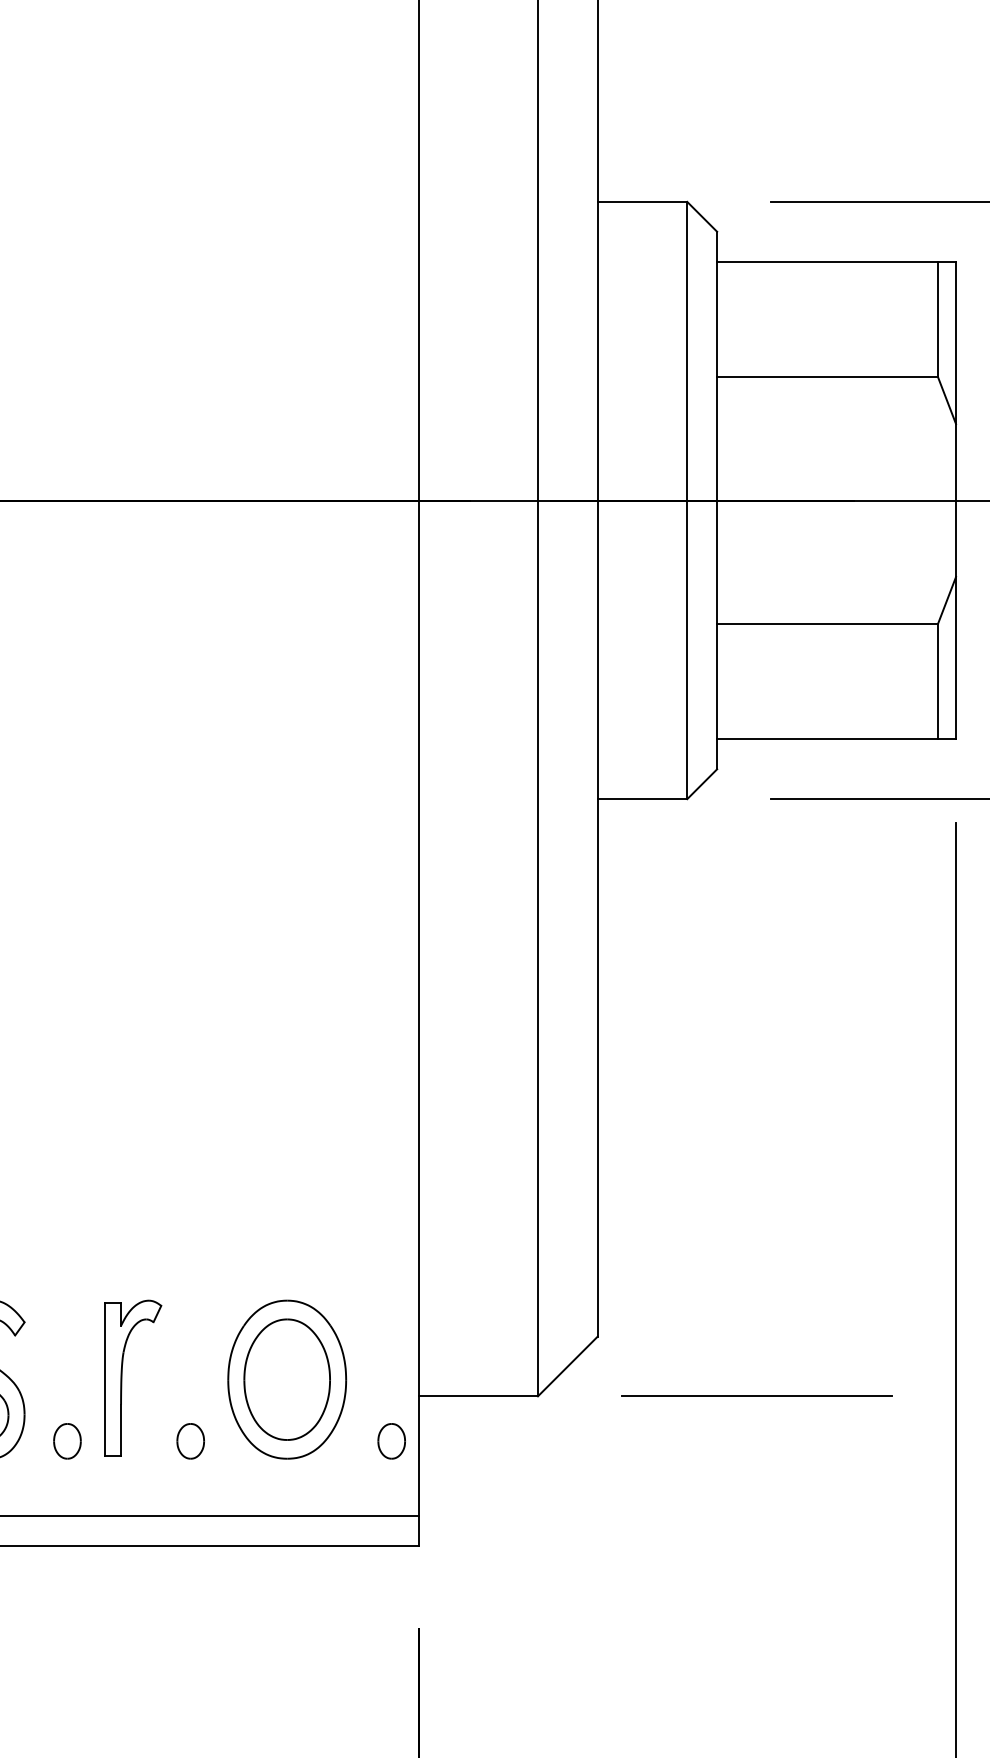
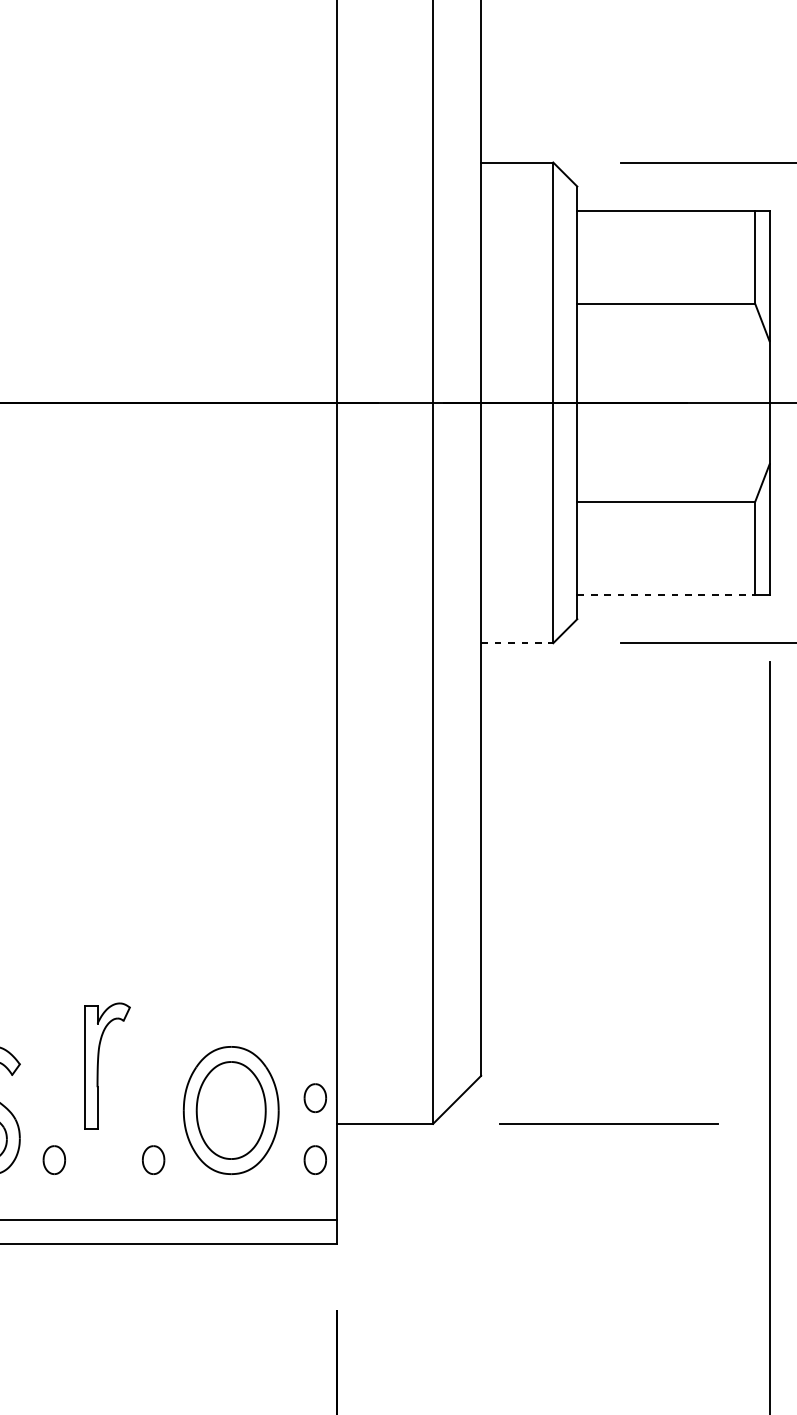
line: (828, 739) -> (666, 595), solid -> dashed
line: (642, 799) -> (517, 643), solid -> dashed
part: (391, 1364) -> (315, 1098), added
part: (122, 1377) -> (98, 1065), moved

